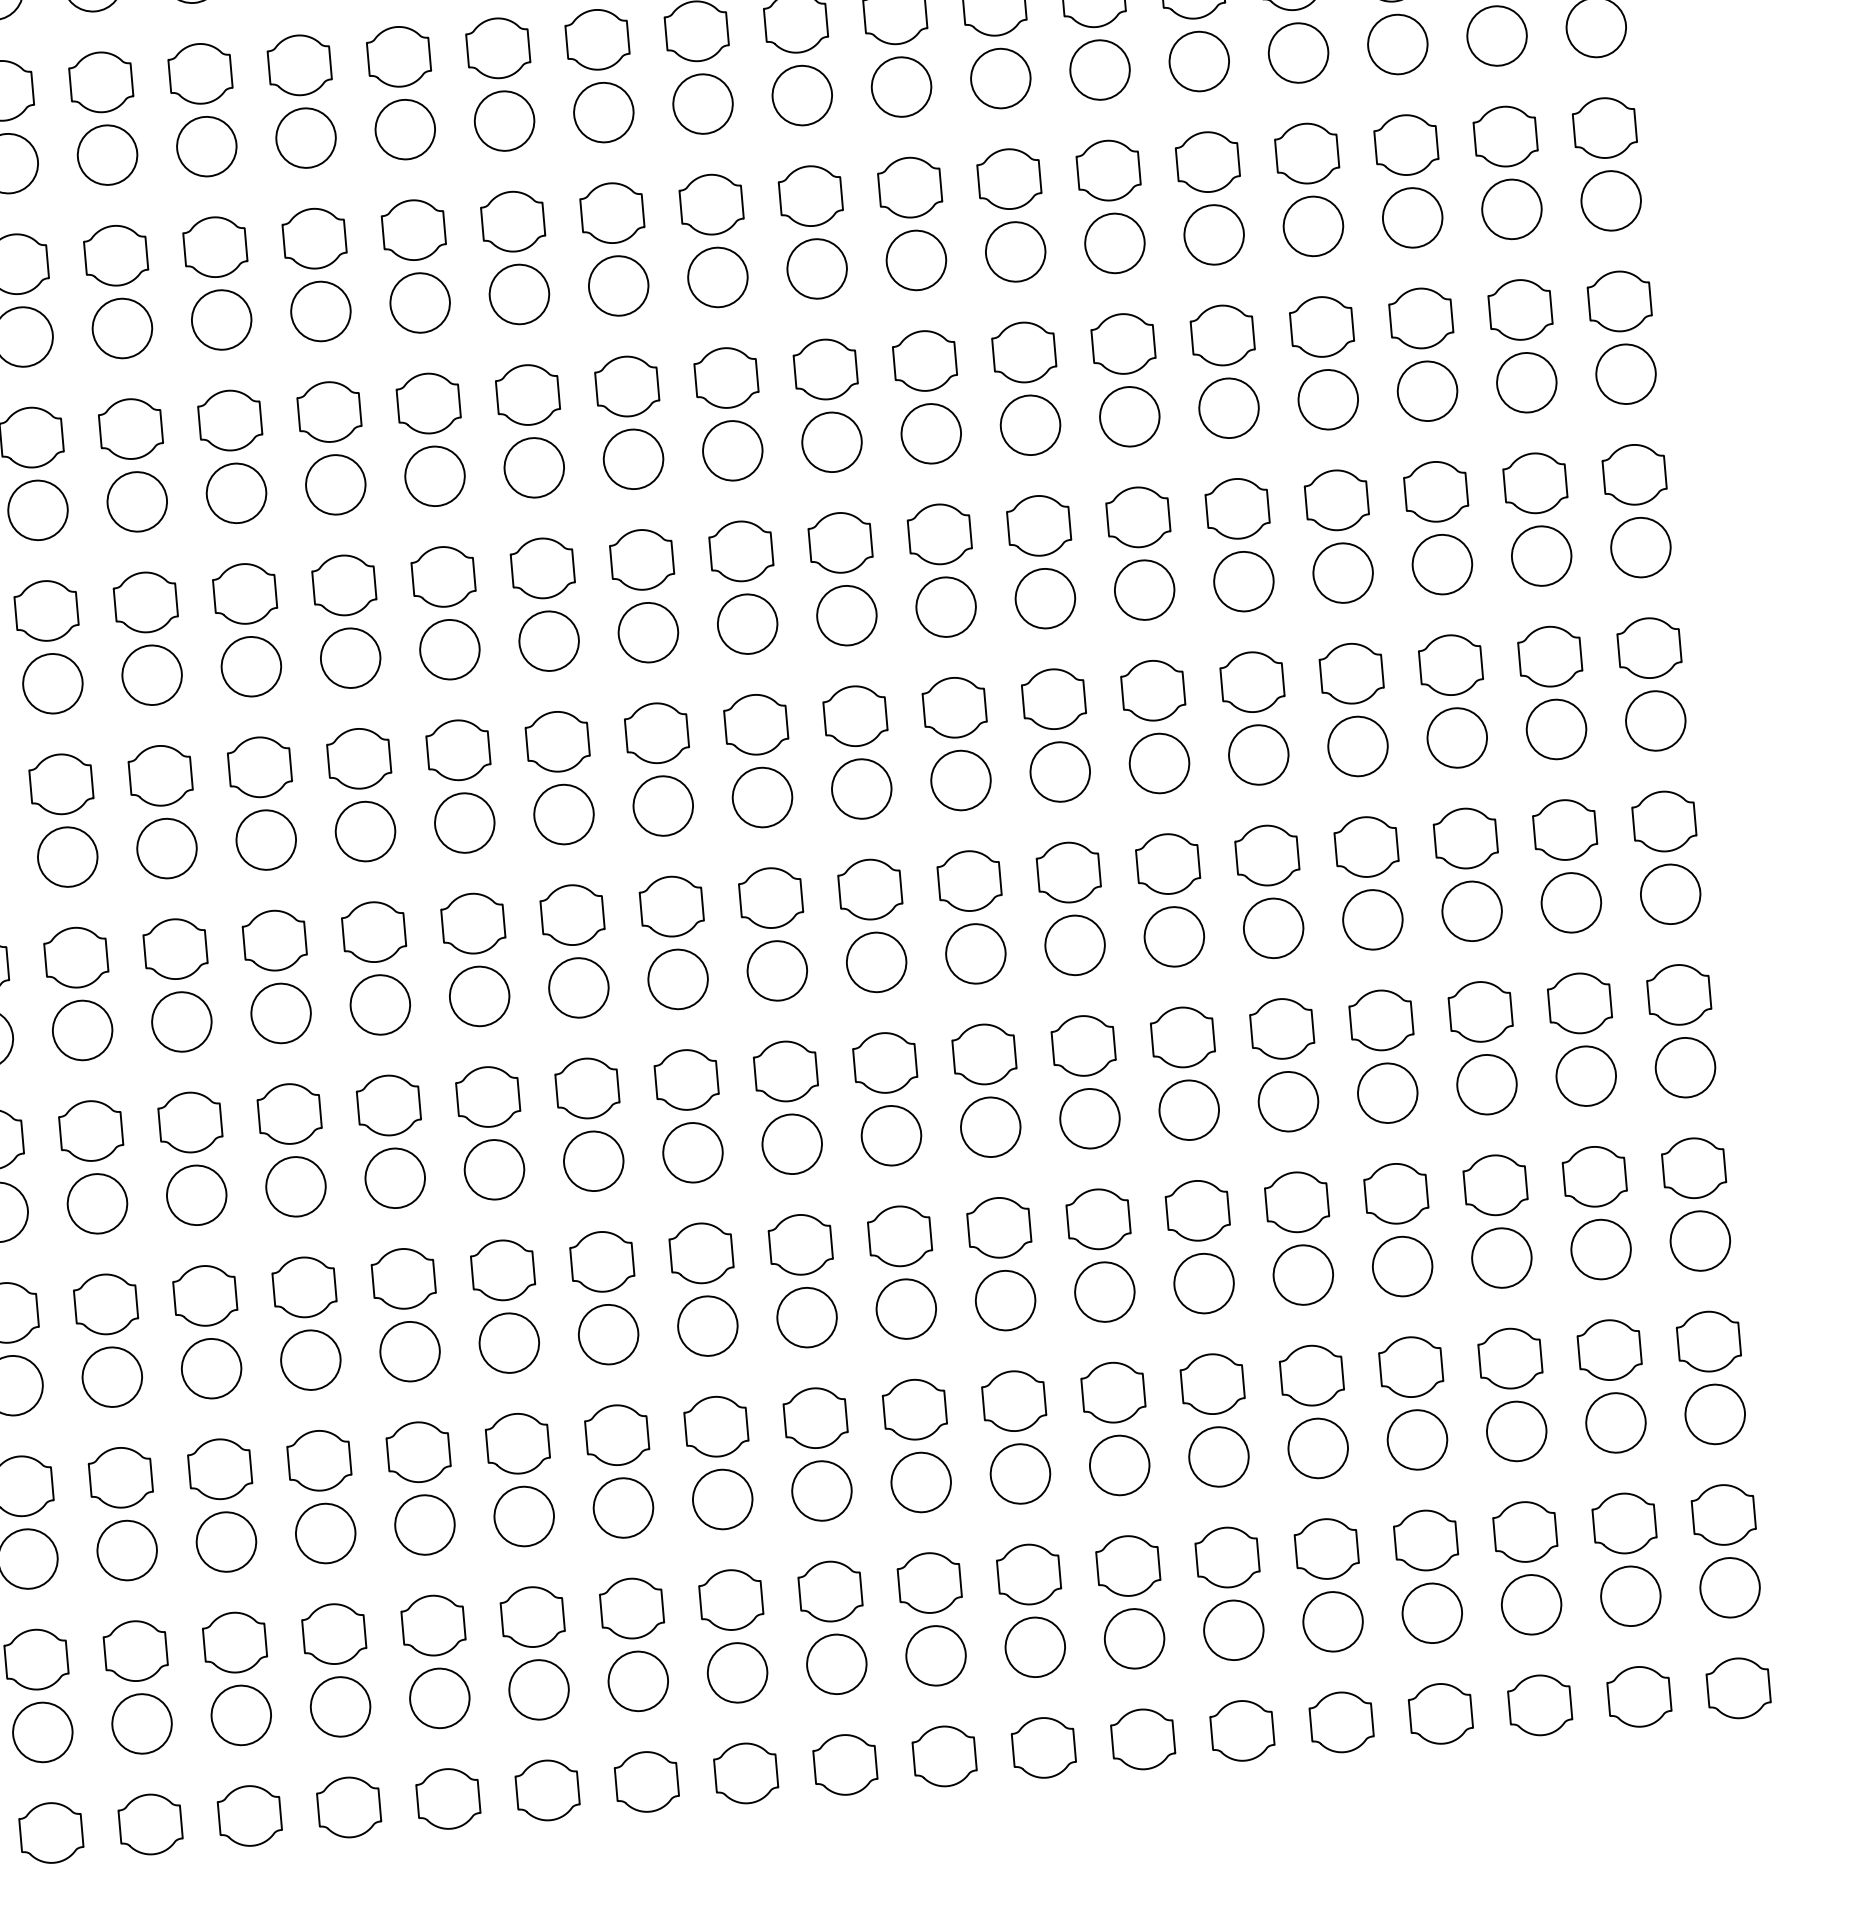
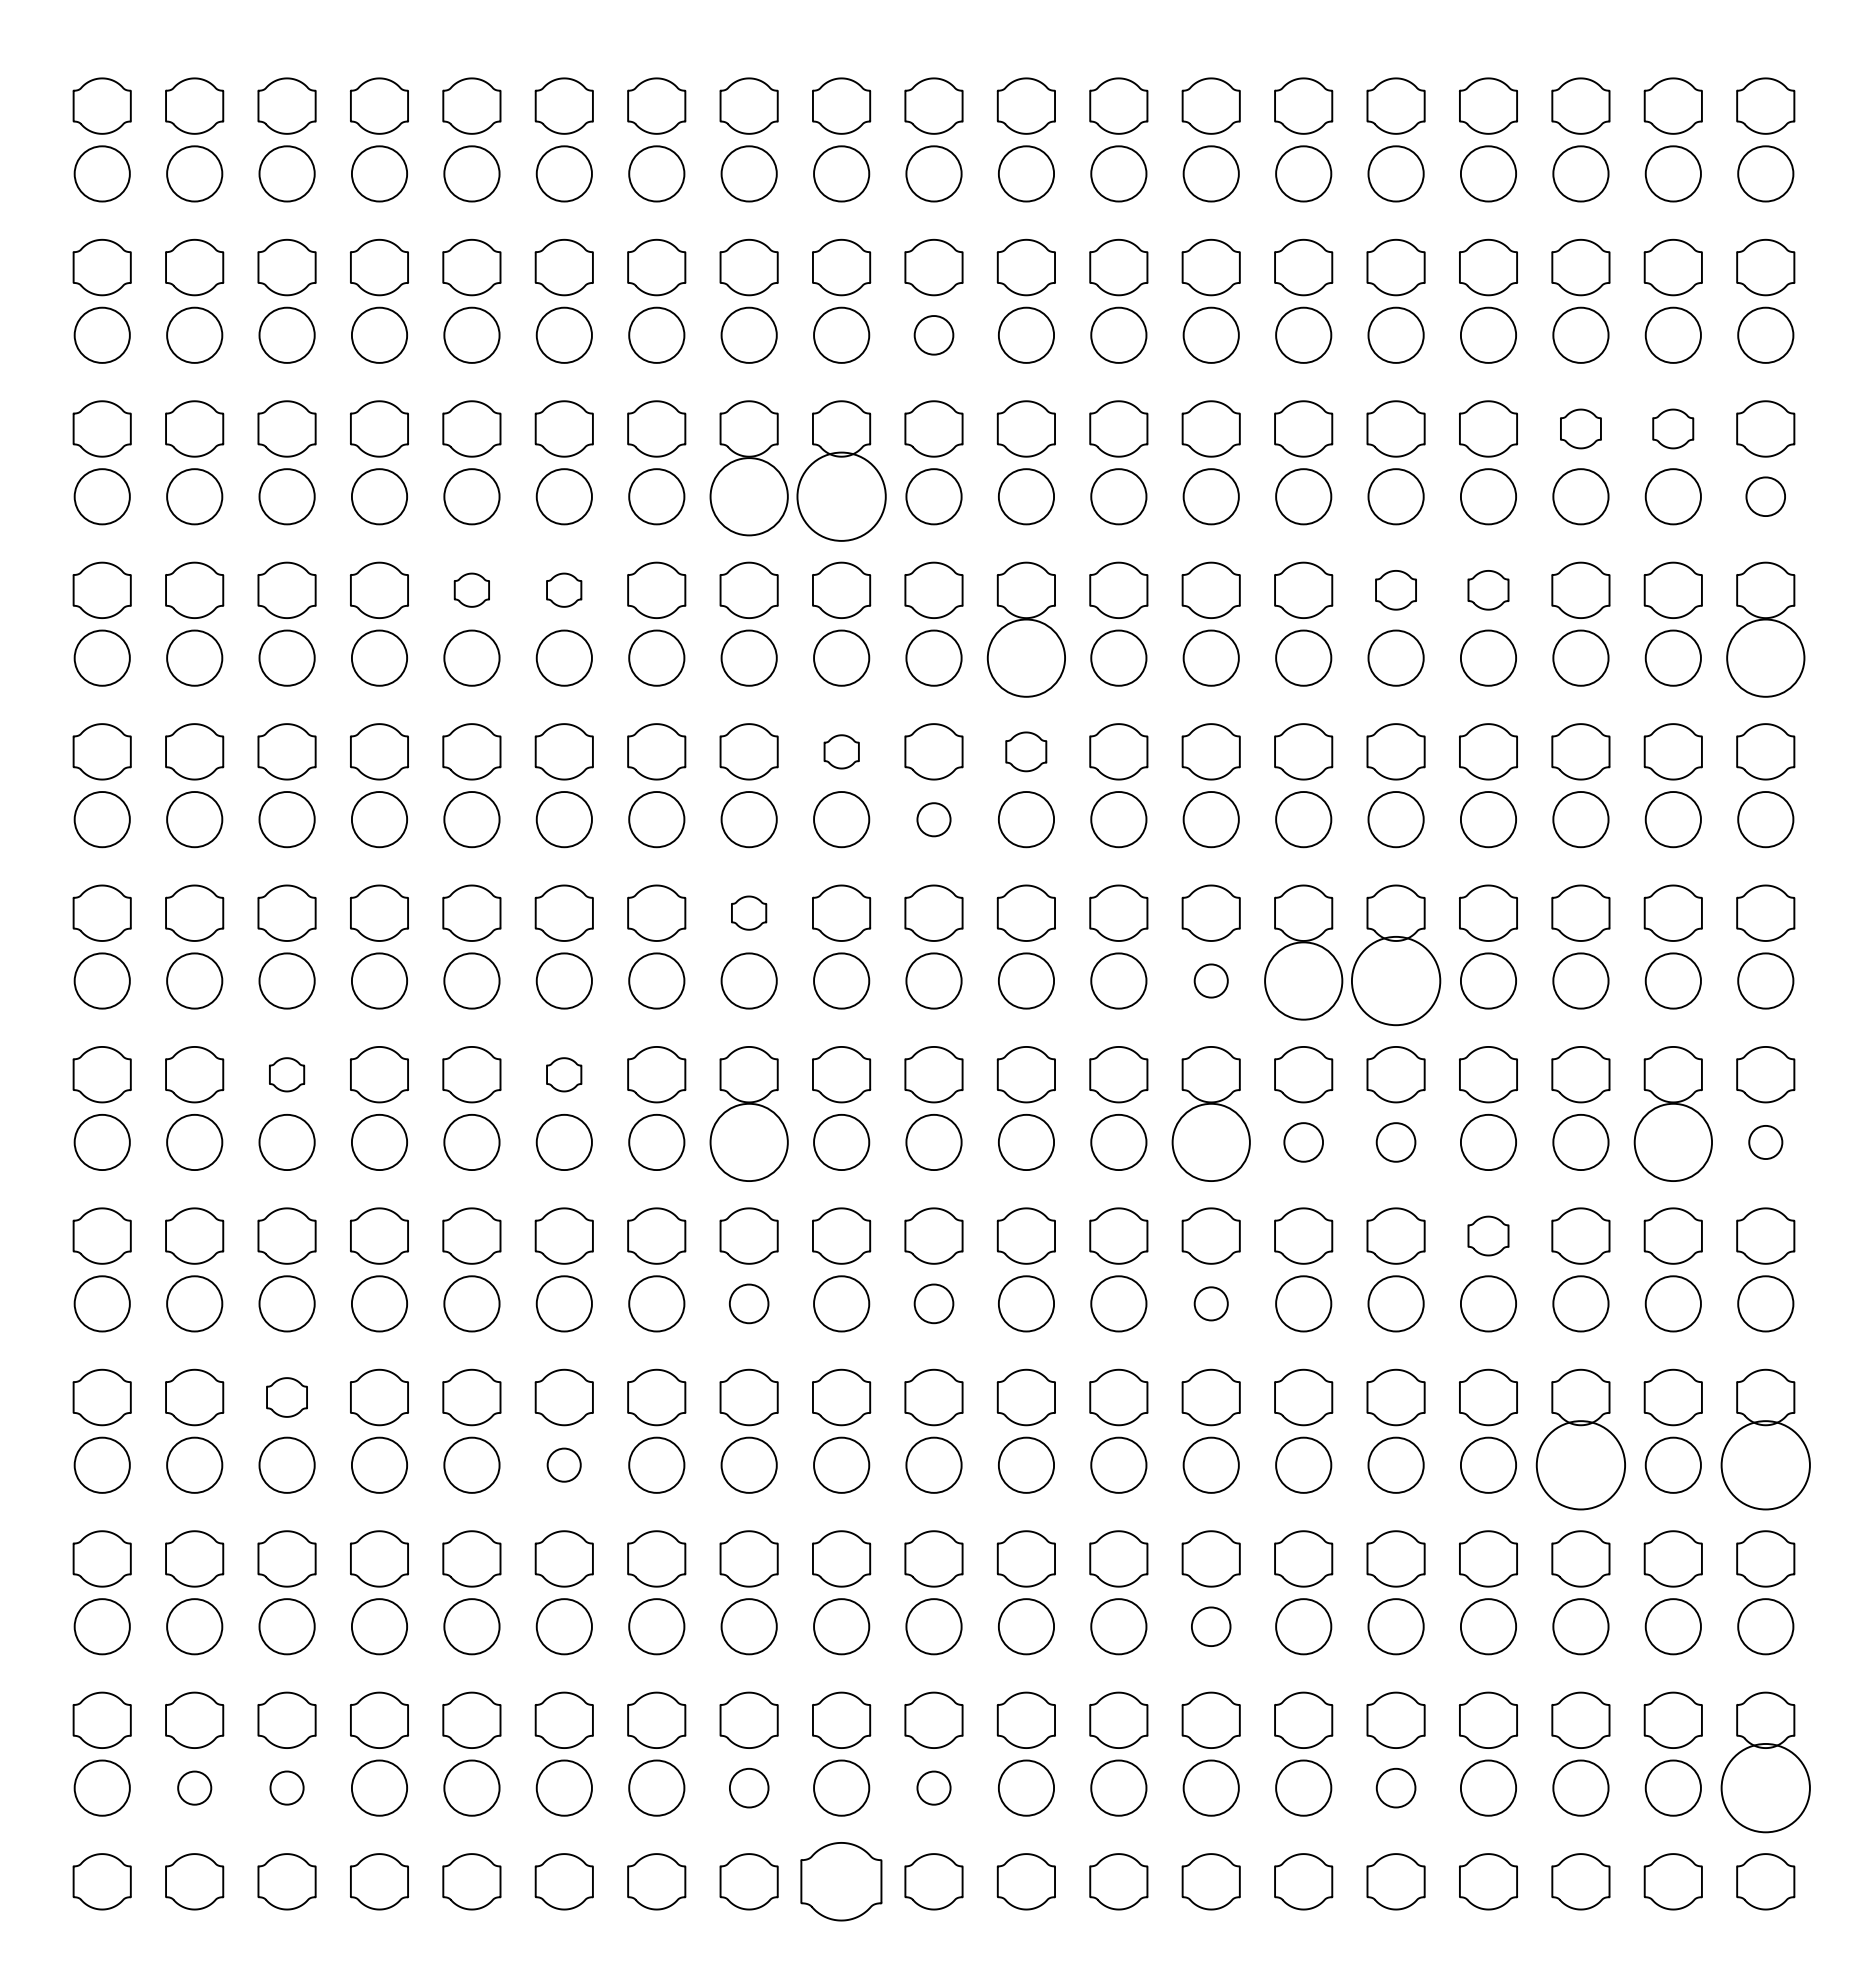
circle: (702, 103) -> (933, 334), size x0.7
part: (1504, 136) -> (1672, 428), size x0.7
part: (1405, 144) -> (1580, 428), size x0.7
circle: (1610, 200) -> (1765, 496), size x0.7
circle: (618, 285) -> (841, 496), size x1.6
circle: (518, 294) -> (748, 496), size x1.4
part: (1321, 326) -> (1488, 589), size x0.7
part: (1222, 334) -> (1395, 589), size x0.7
circle: (1625, 373) -> (1765, 657), size x1.4
part: (328, 411) -> (563, 589), size x0.6
part: (229, 419) -> (471, 589), size x0.6
circle: (832, 441) -> (1026, 657), size x1.4
part: (839, 542) -> (1025, 751), size x0.7
part: (642, 559) -> (841, 751), size x0.6
circle: (747, 624) -> (933, 819), size x0.6
part: (556, 741) -> (748, 912), size x0.6
circle: (1258, 754) -> (1395, 980), size x1.6
circle: (1159, 762) -> (1303, 980), size x1.4
circle: (1059, 771) -> (1210, 980), size x0.6
circle: (1670, 894) -> (1765, 1142), size x0.6
circle: (1570, 902) -> (1672, 1142), size x1.4
circle: (1272, 928) -> (1395, 1142), size x0.7
part: (373, 932) -> (563, 1074), size x0.6
circle: (1174, 936) -> (1303, 1142), size x0.7
circle: (1074, 945) -> (1210, 1142), size x1.4
part: (75, 957) -> (286, 1074), size x0.6
circle: (578, 988) -> (748, 1142), size x1.4
part: (1381, 1019) -> (1488, 1235), size x0.7
circle: (1089, 1118) -> (1210, 1303), size x0.6
circle: (791, 1143) -> (933, 1303), size x0.7
circle: (592, 1160) -> (748, 1303), size x0.7
circle: (1699, 1240) -> (1765, 1464), size x1.6
circle: (1501, 1257) -> (1580, 1464), size x1.6
part: (105, 1304) -> (286, 1397), size x0.7
circle: (409, 1350) -> (563, 1464), size x0.6
circle: (1118, 1465) -> (1210, 1626), size x0.7
circle: (1729, 1587) -> (1765, 1787), size x1.6
circle: (1332, 1621) -> (1395, 1787), size x0.7
circle: (836, 1663) -> (933, 1787), size x0.6
circle: (637, 1680) -> (748, 1787), size x0.7
circle: (141, 1723) -> (286, 1787), size x0.6
circle: (42, 1731) -> (194, 1787), size x0.6
part: (746, 1773) -> (841, 1881), size x1.4

